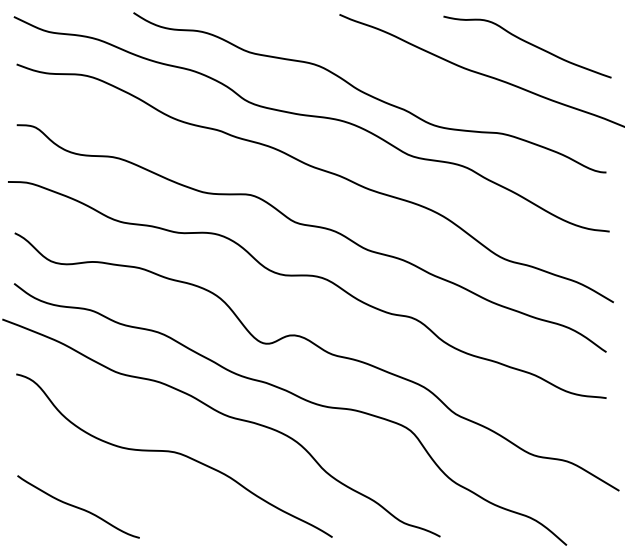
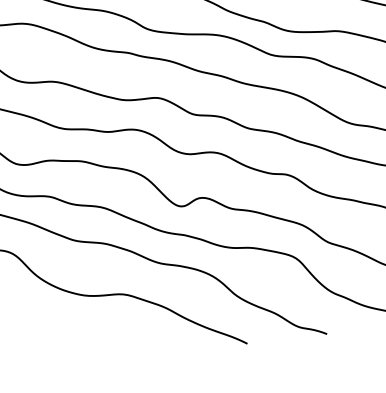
curve: (77, 506) -> (56, 342), removed

